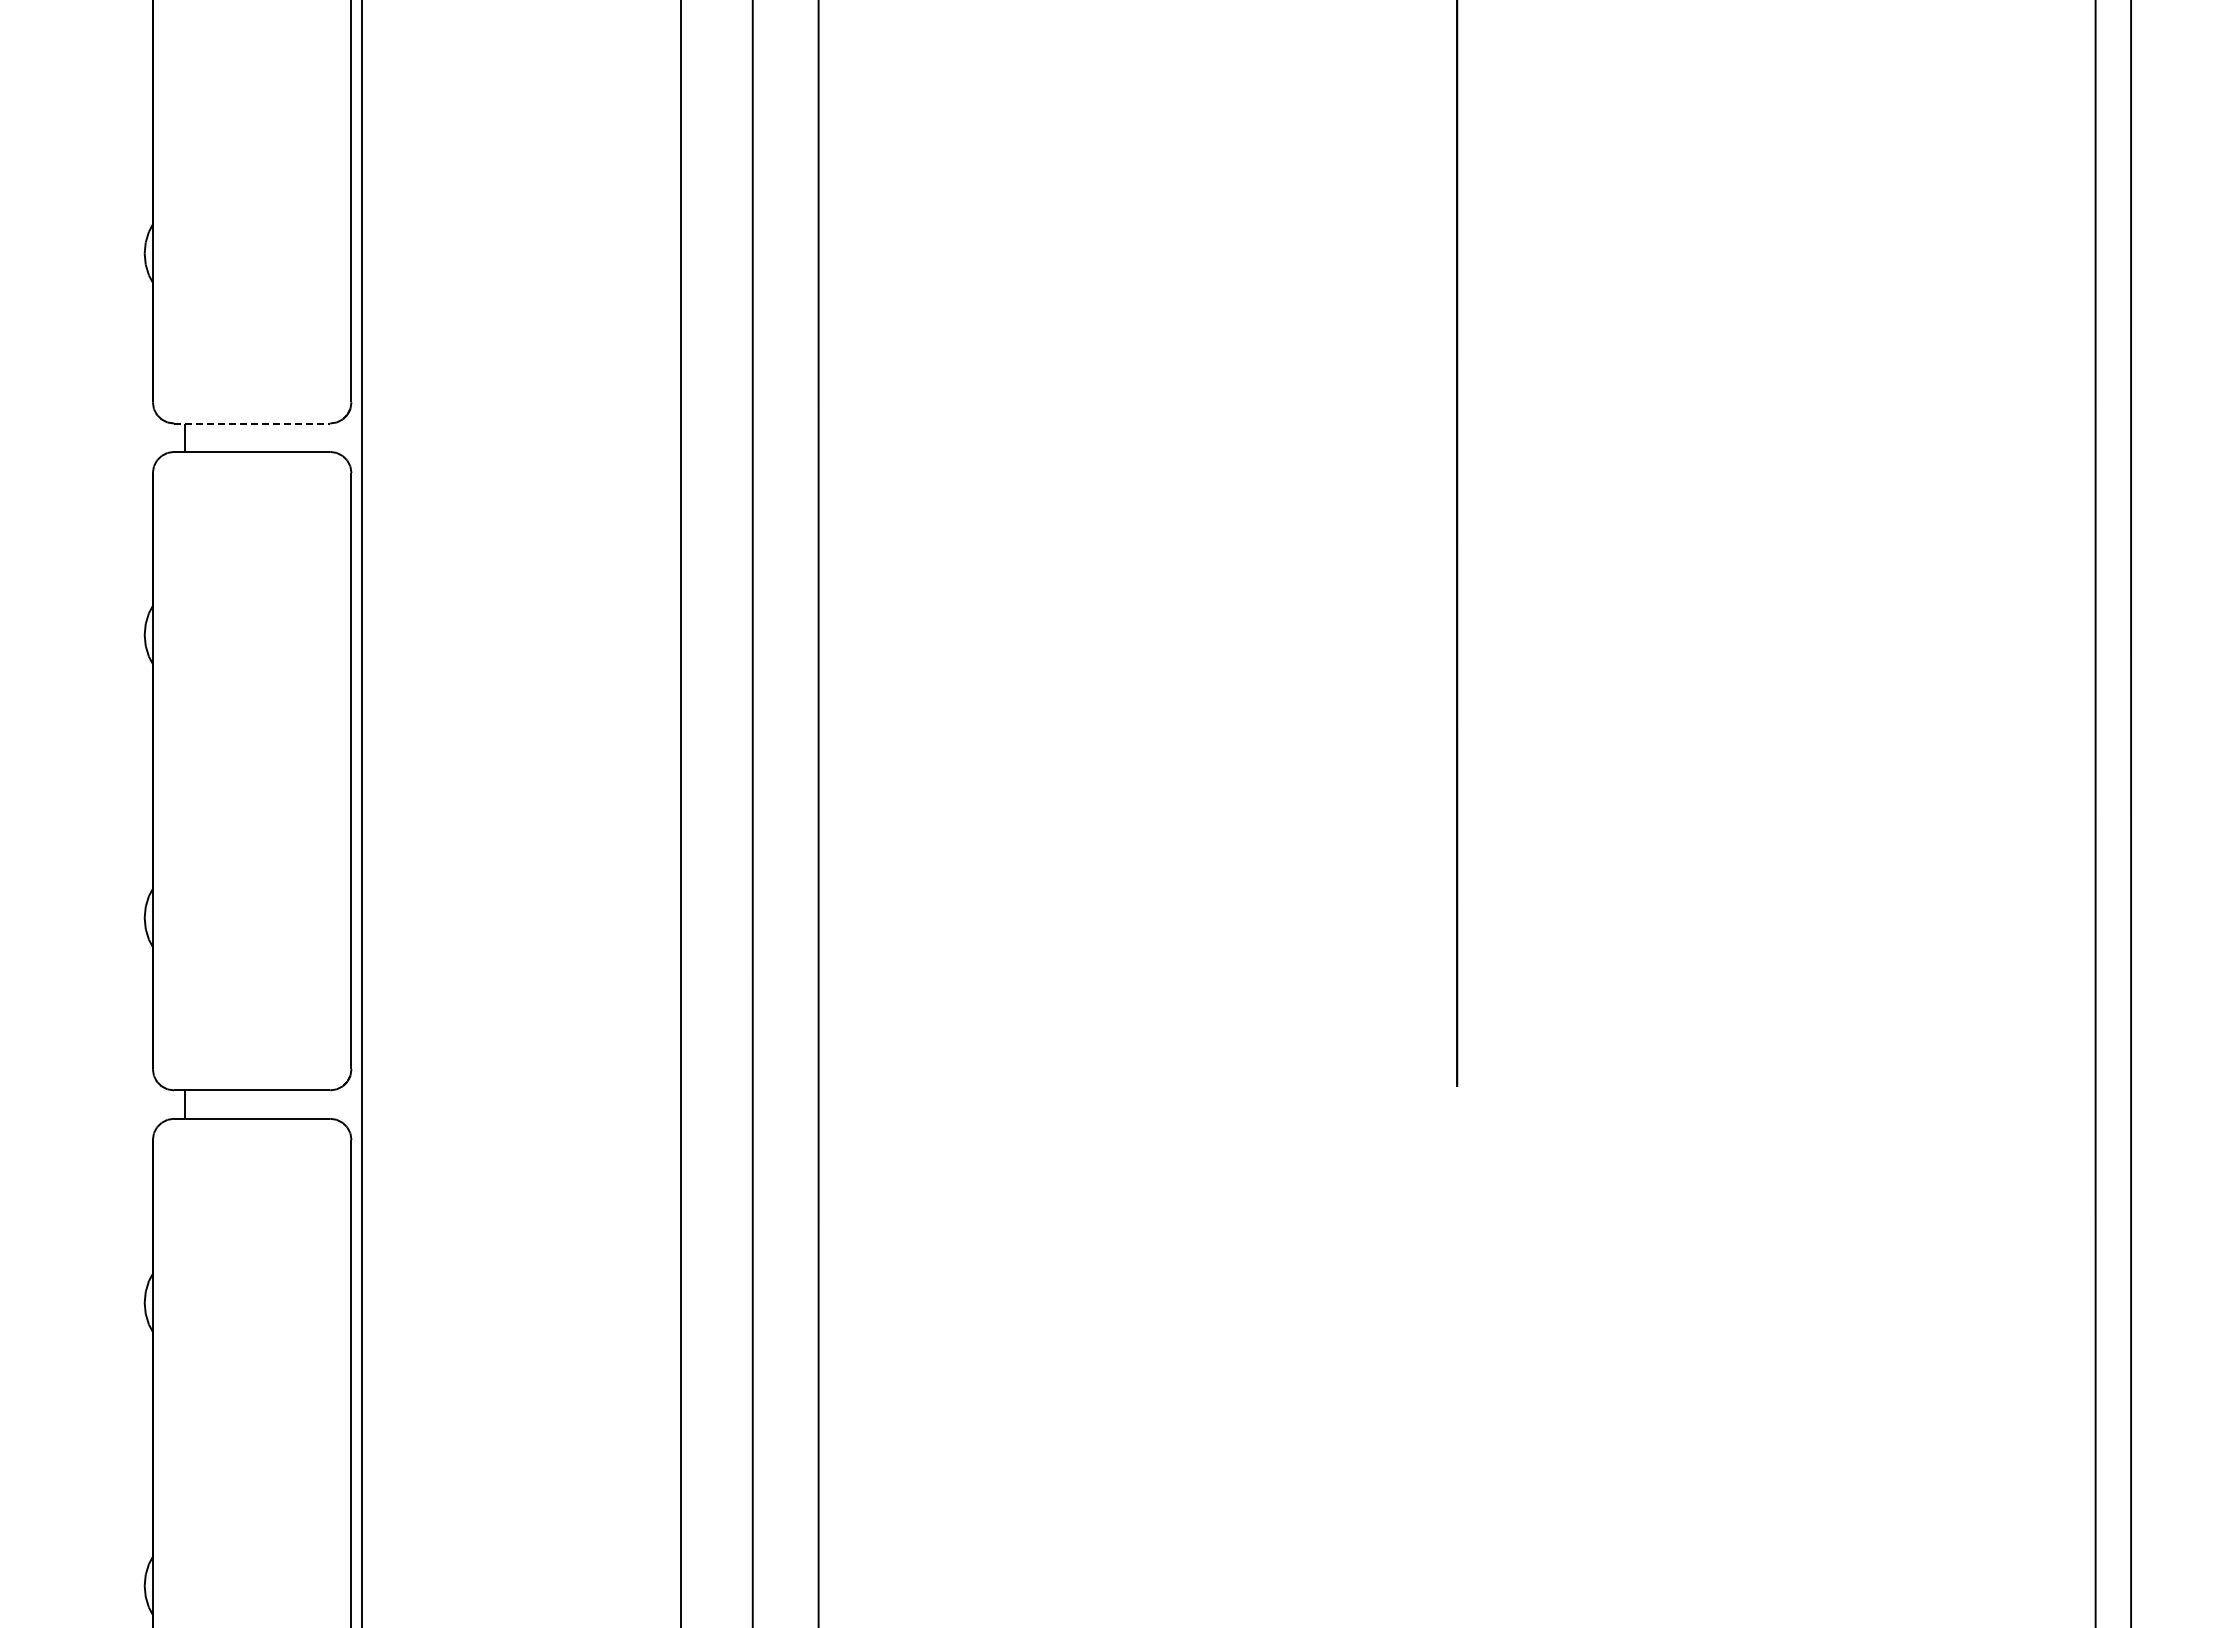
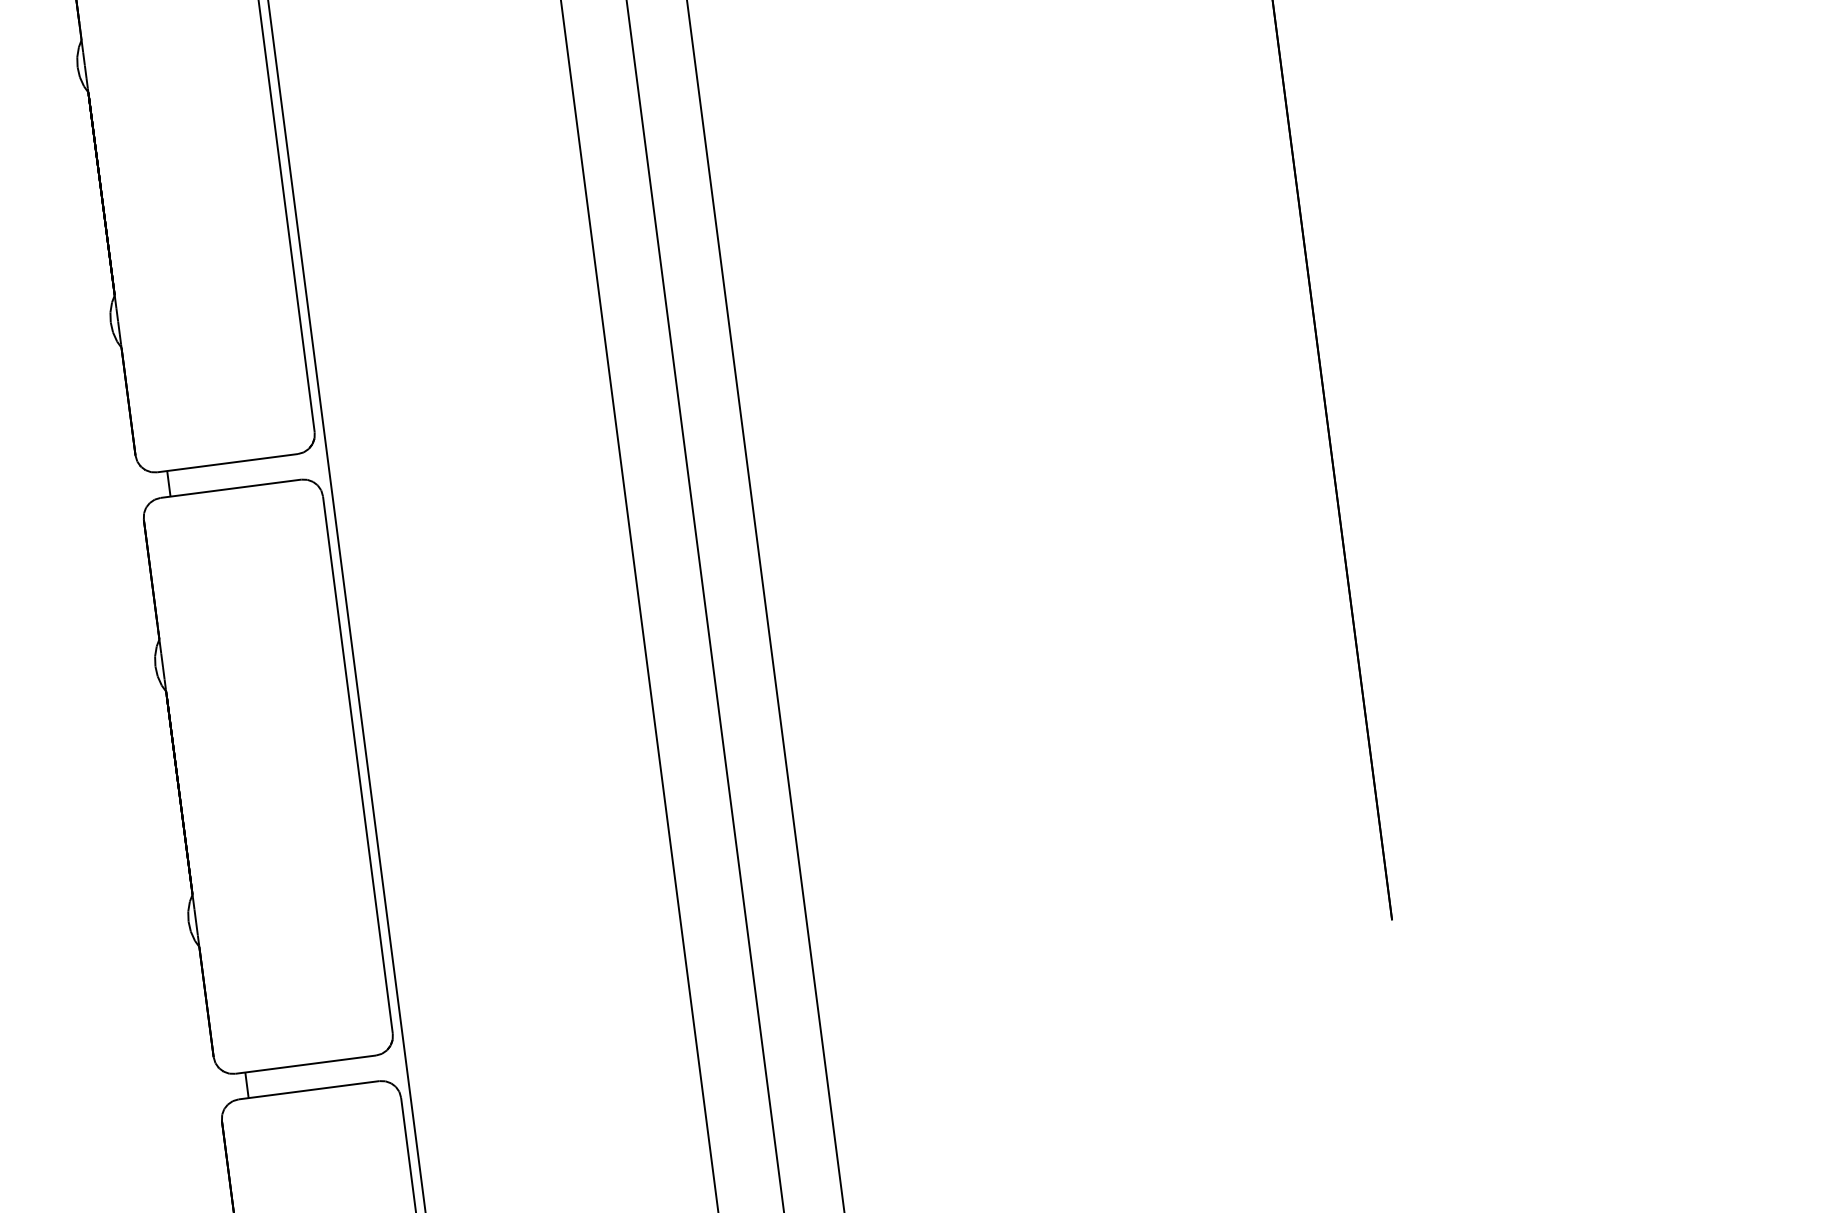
line: (252, 423) -> (227, 463), dashed -> solid

